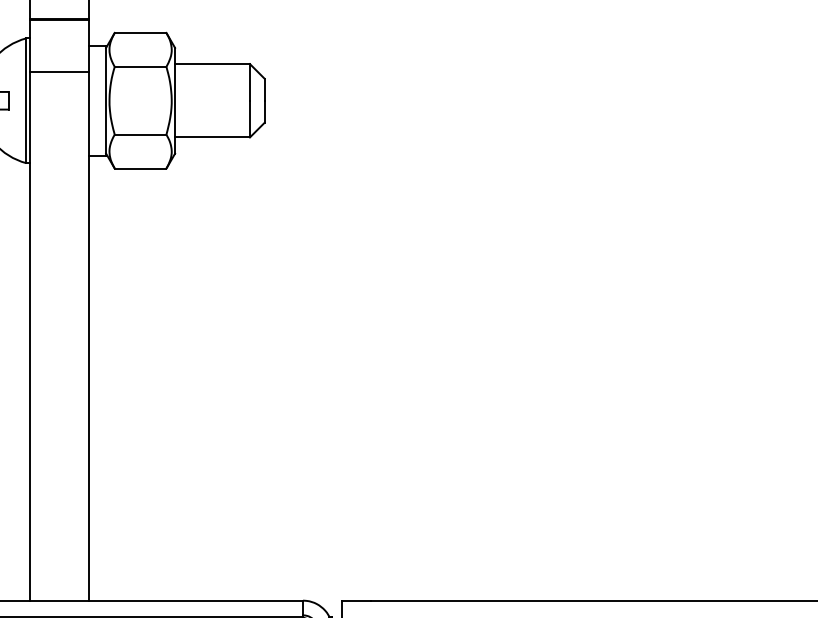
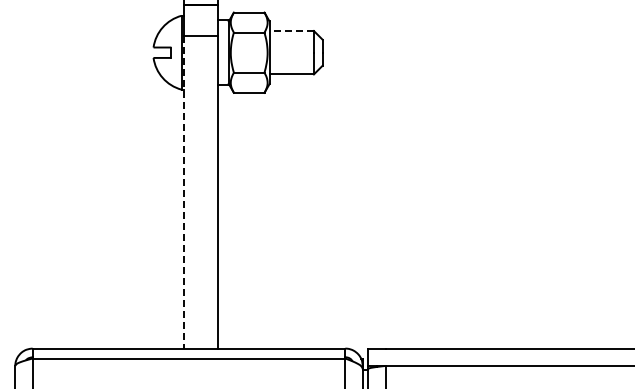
line: (212, 64) -> (291, 31), solid -> dashed
line: (29, 336) -> (183, 192), solid -> dashed

